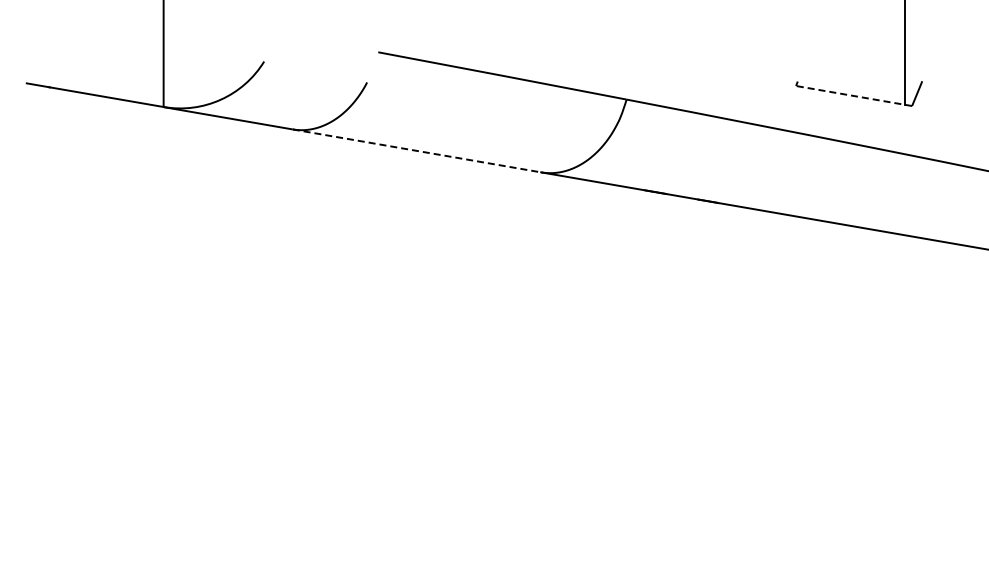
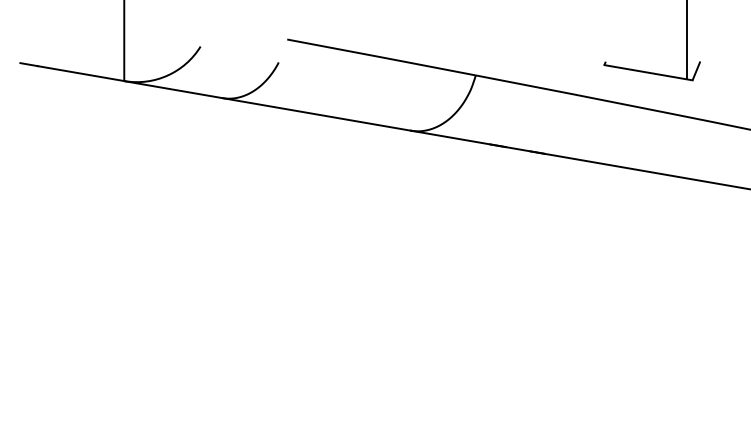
line: (854, 96) -> (648, 73), dashed -> solid
line: (417, 151) -> (317, 114), dashed -> solid

